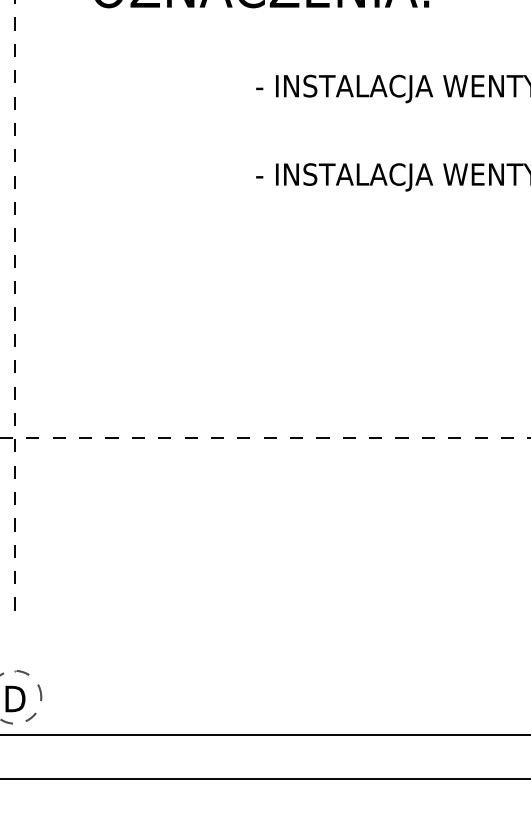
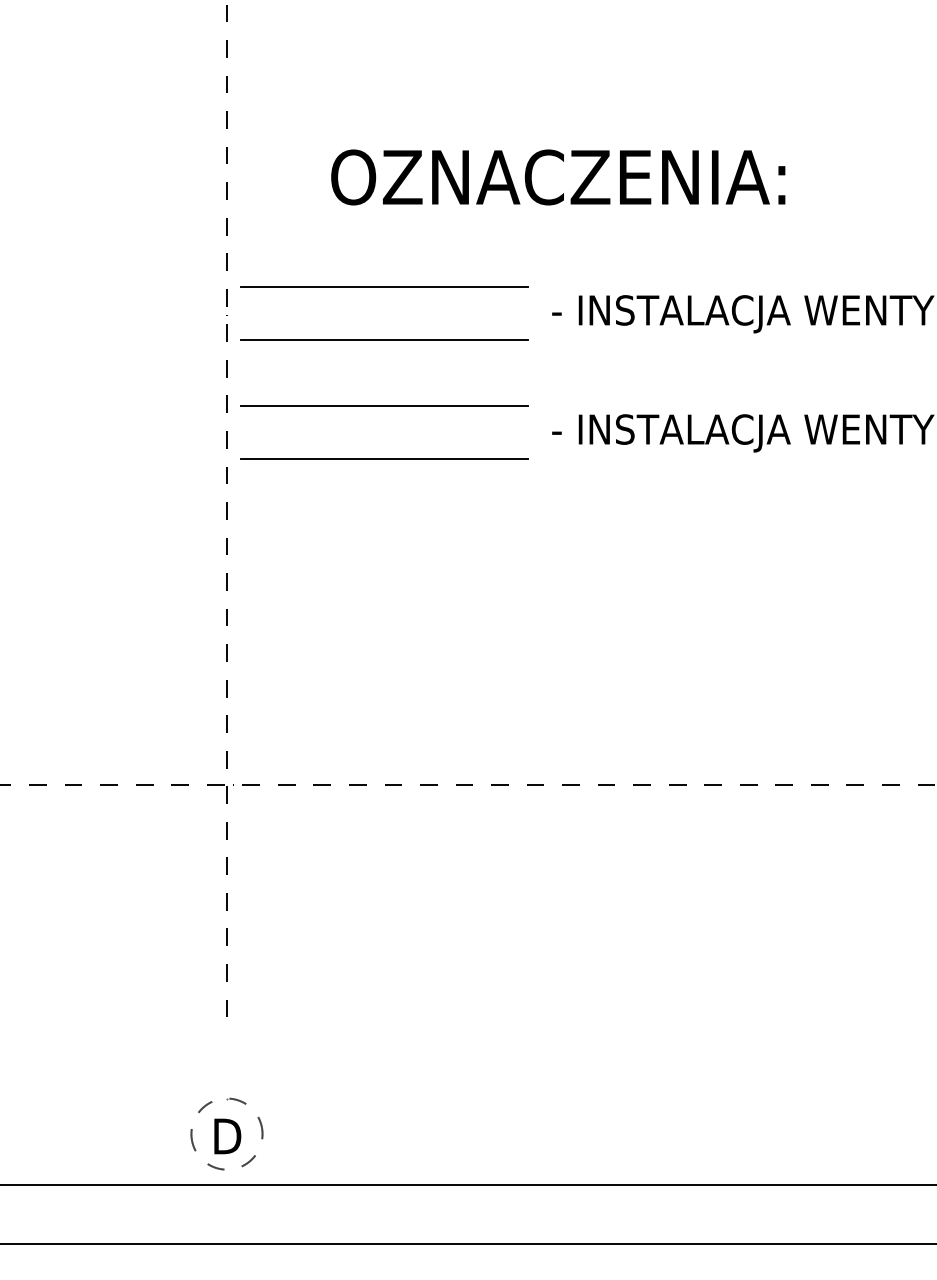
line: (131, 69) -> (383, 287), added
line: (131, 107) -> (383, 339), added
line: (131, 157) -> (383, 406), added
line: (131, 196) -> (383, 459), added

